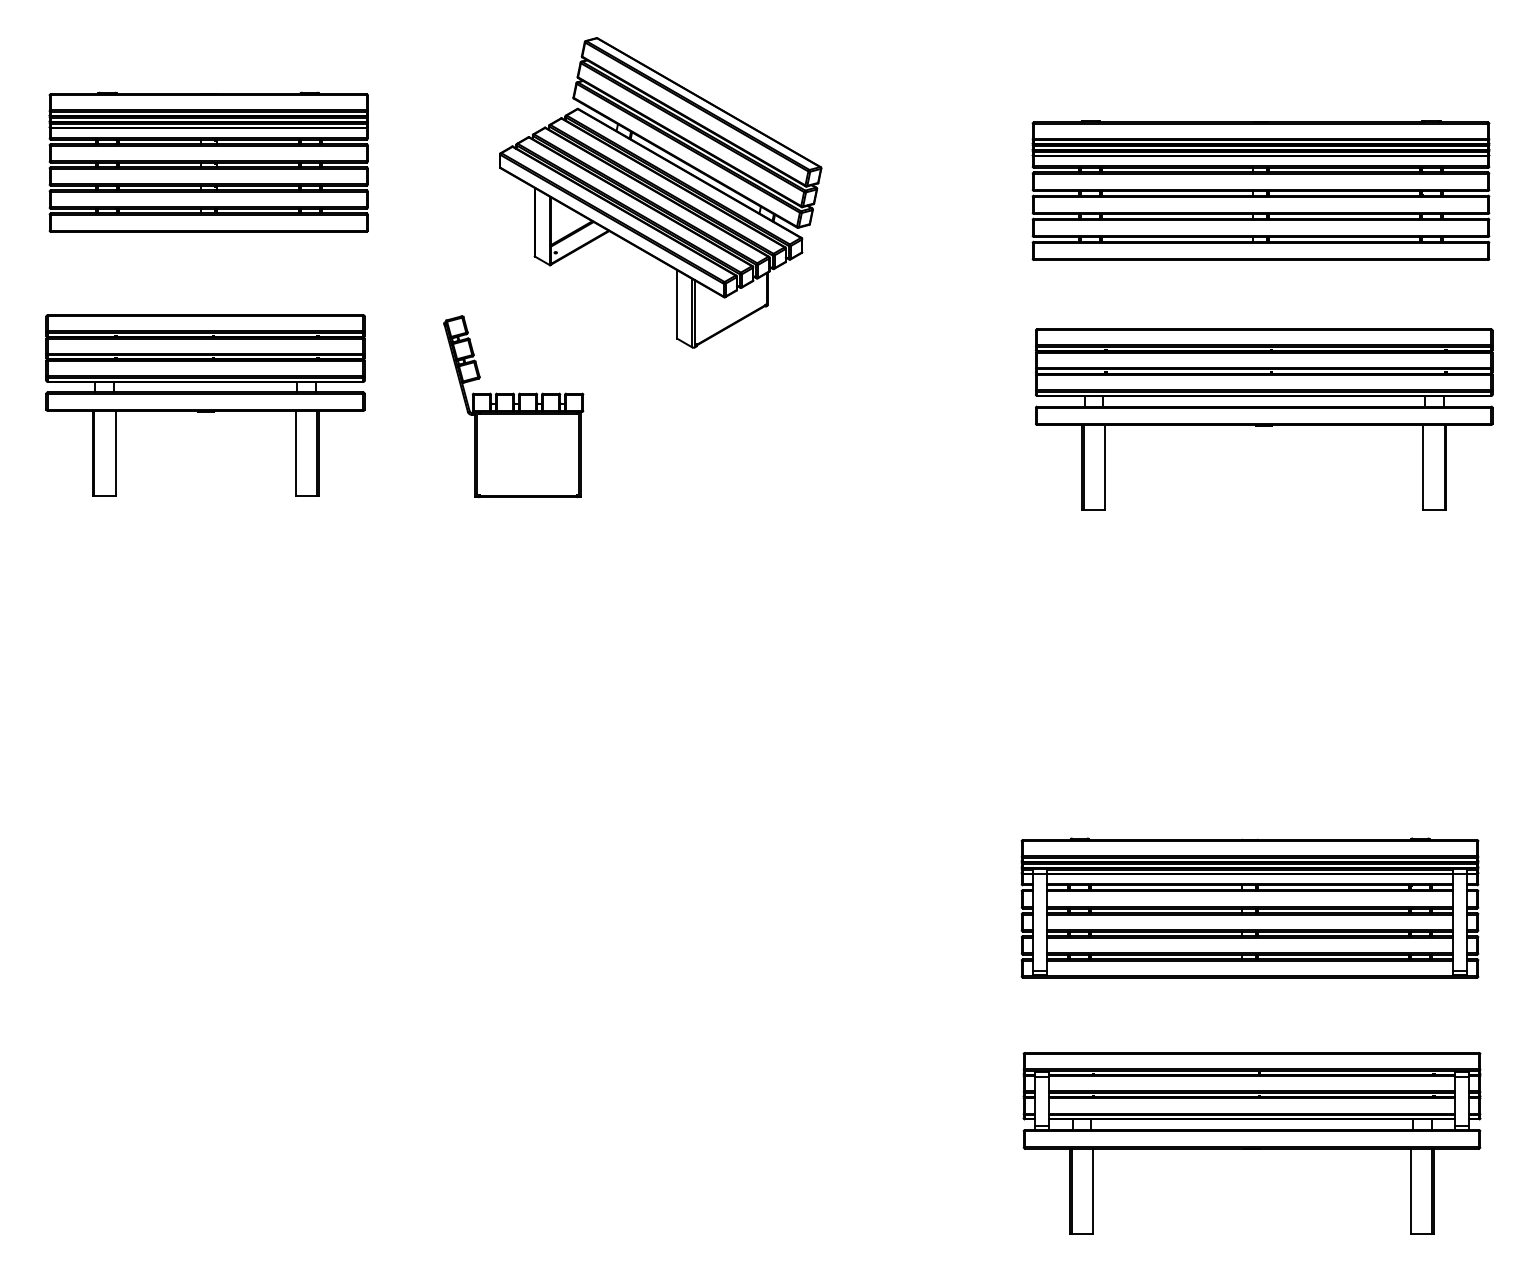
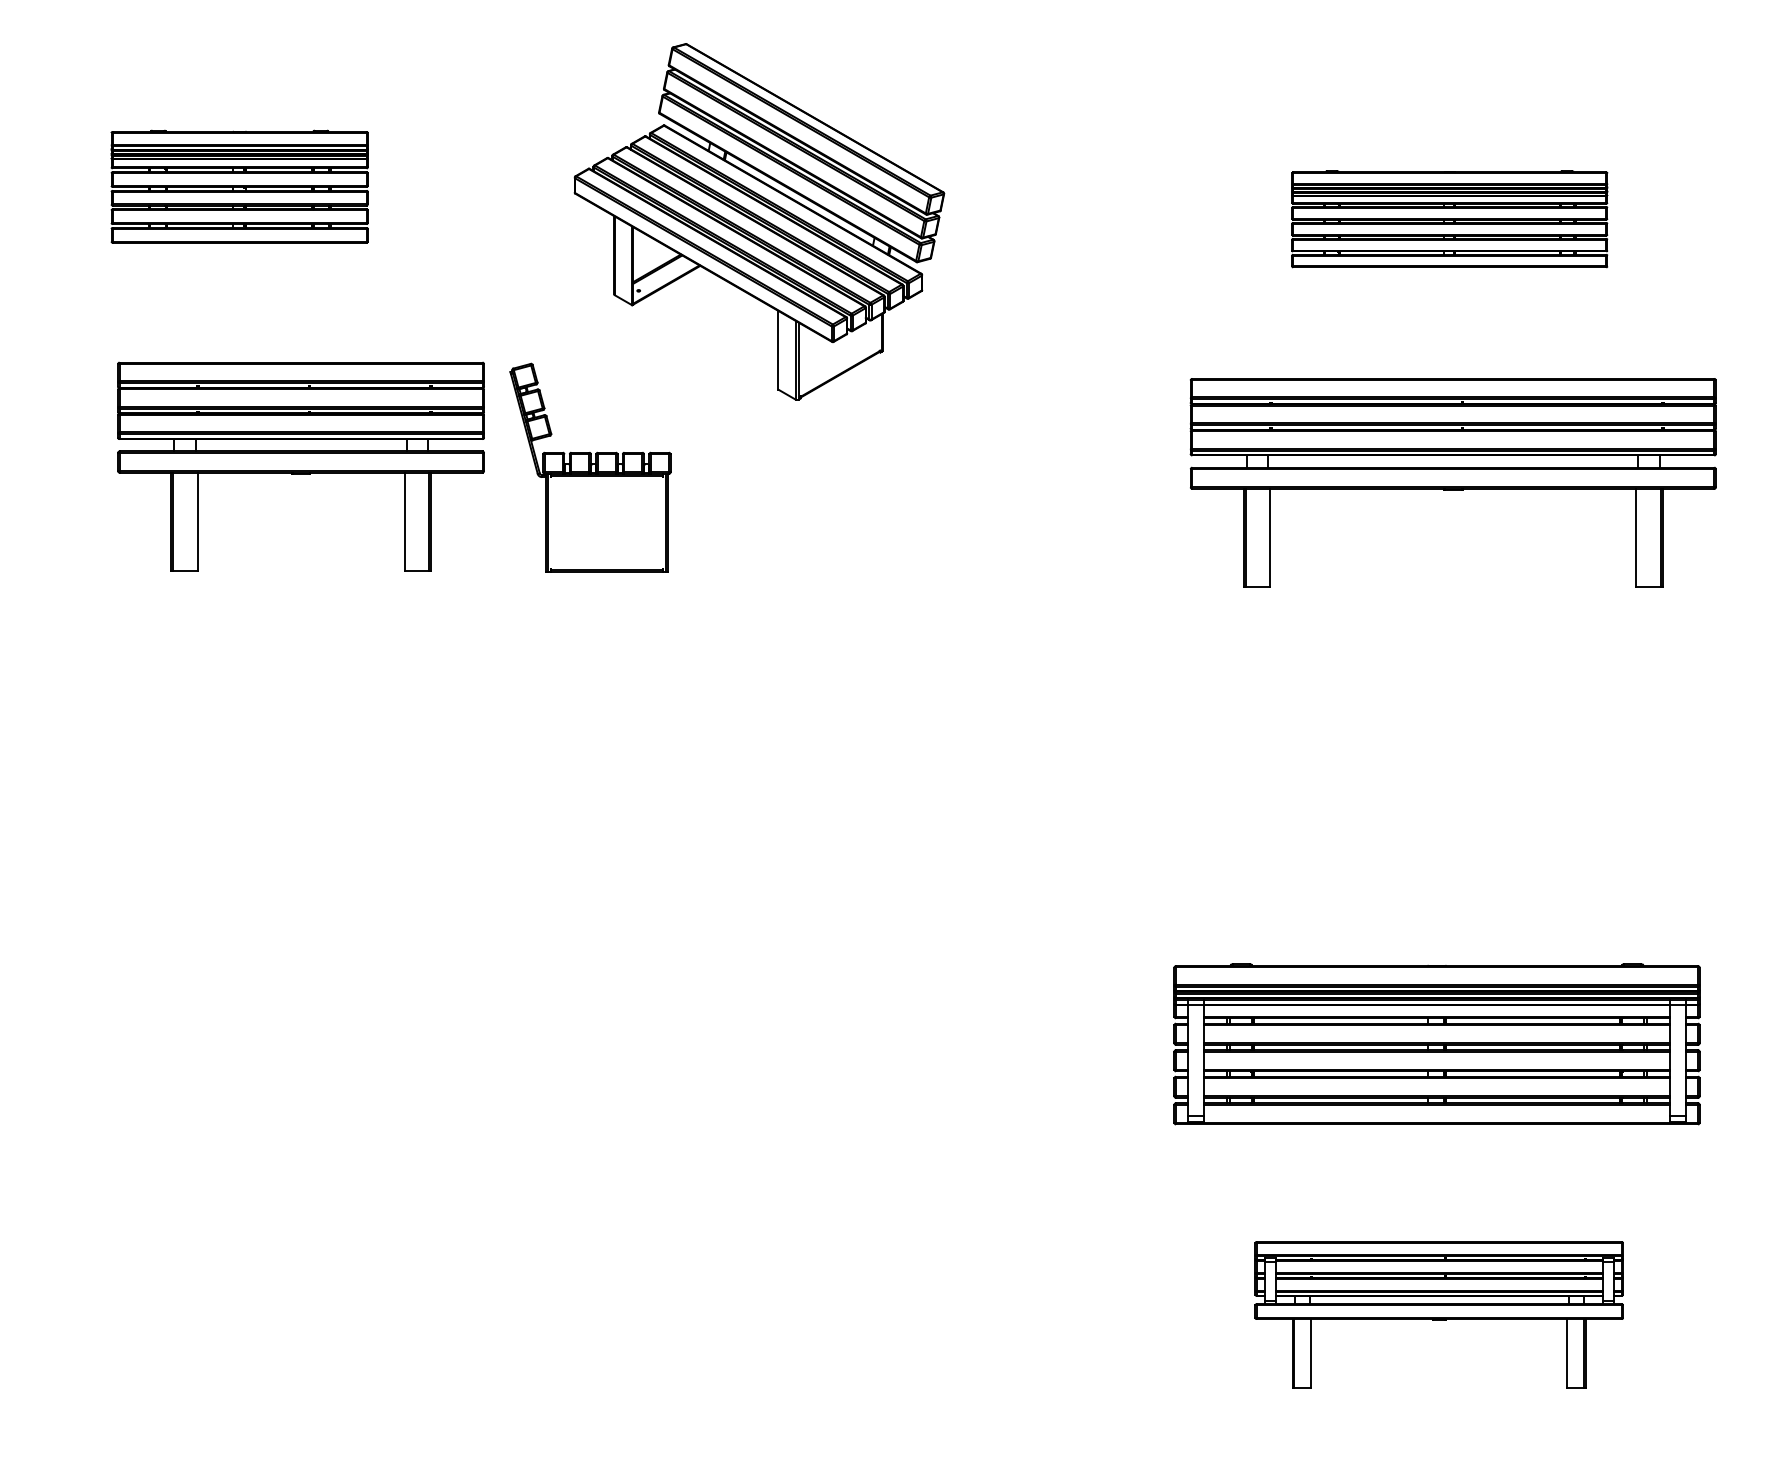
part: (208, 162) -> (239, 186), size x0.7
part: (1260, 190) -> (1449, 219), size x0.6
part: (205, 405) -> (300, 466), moved
part: (1251, 1143) -> (1438, 1314), size x0.7

